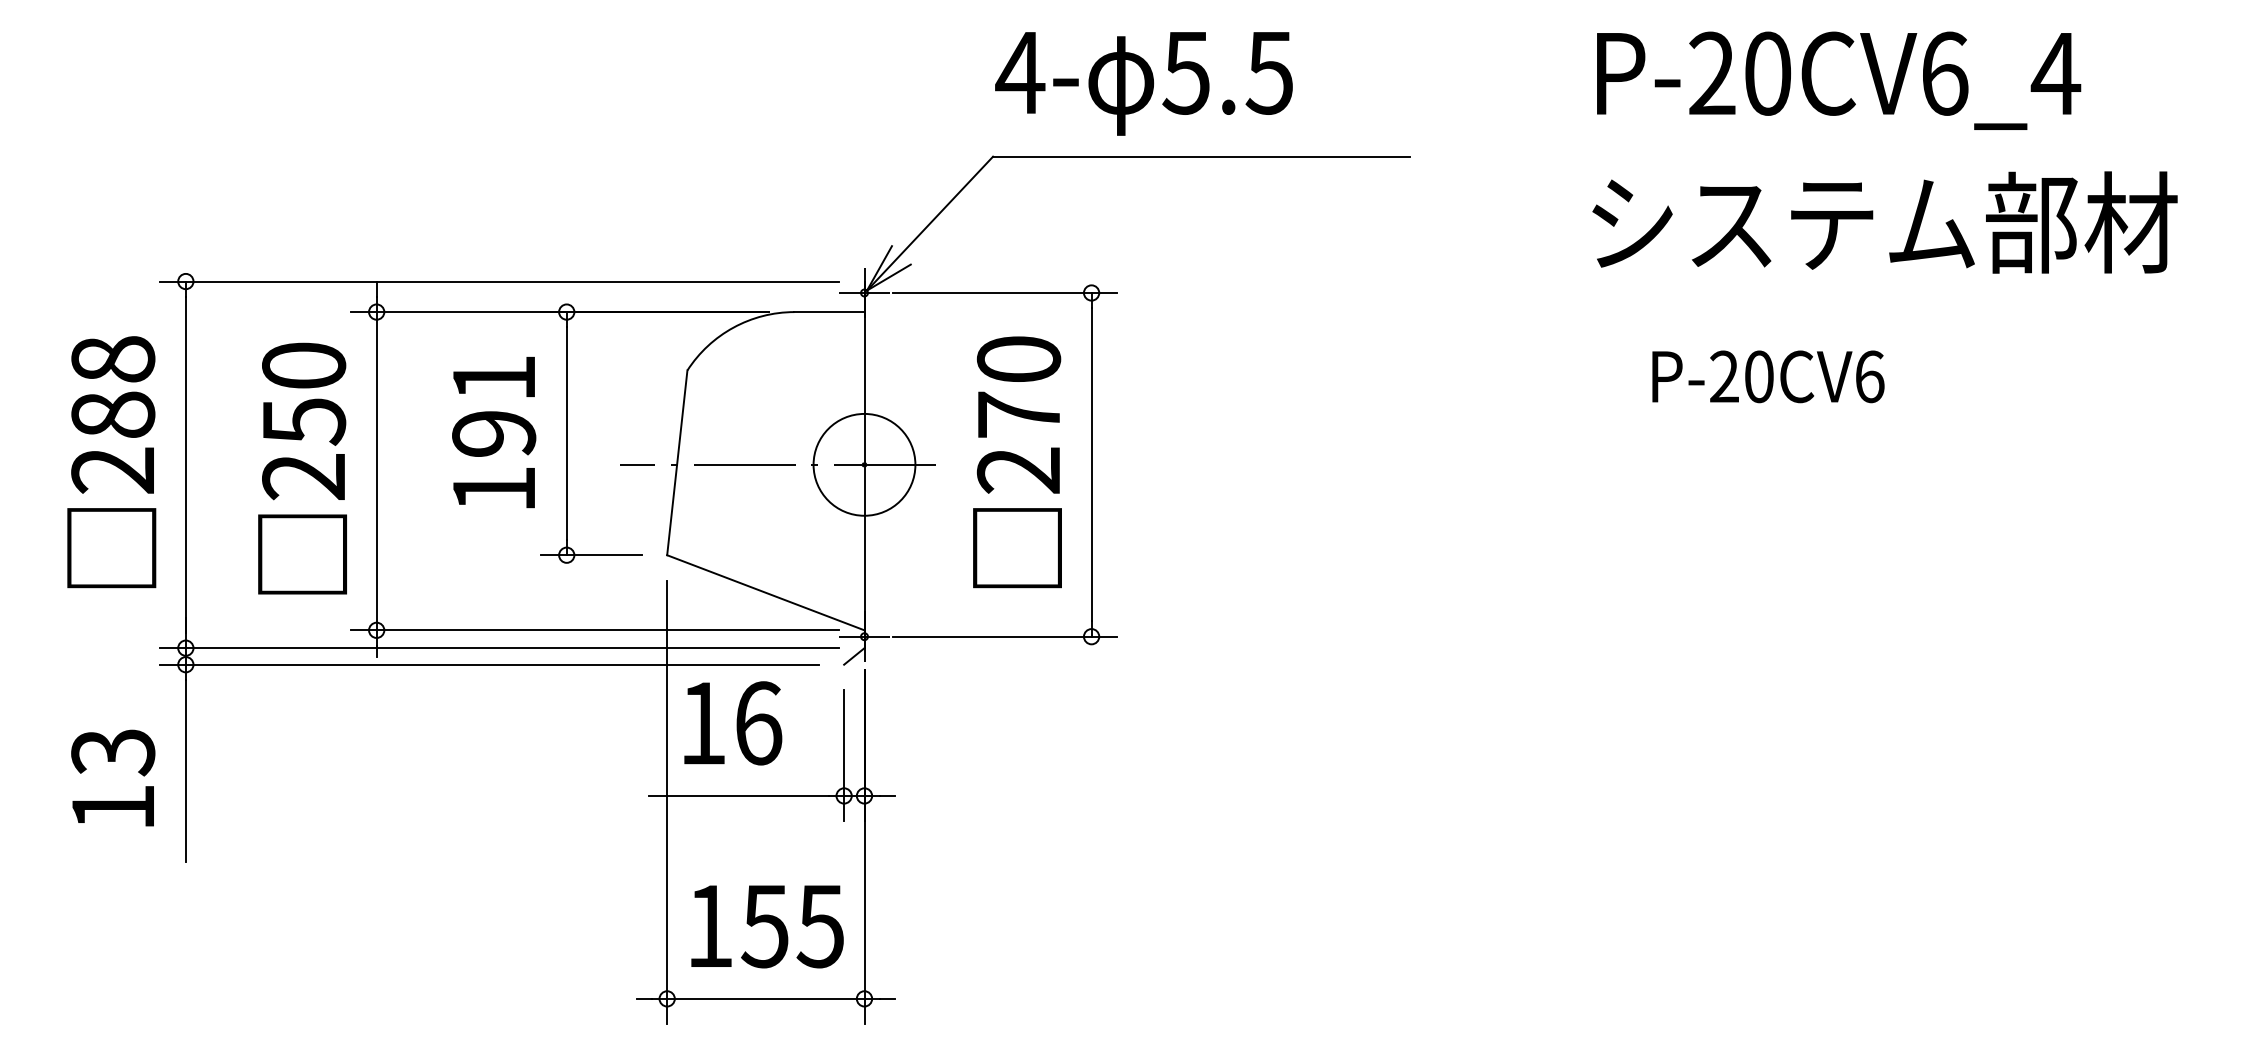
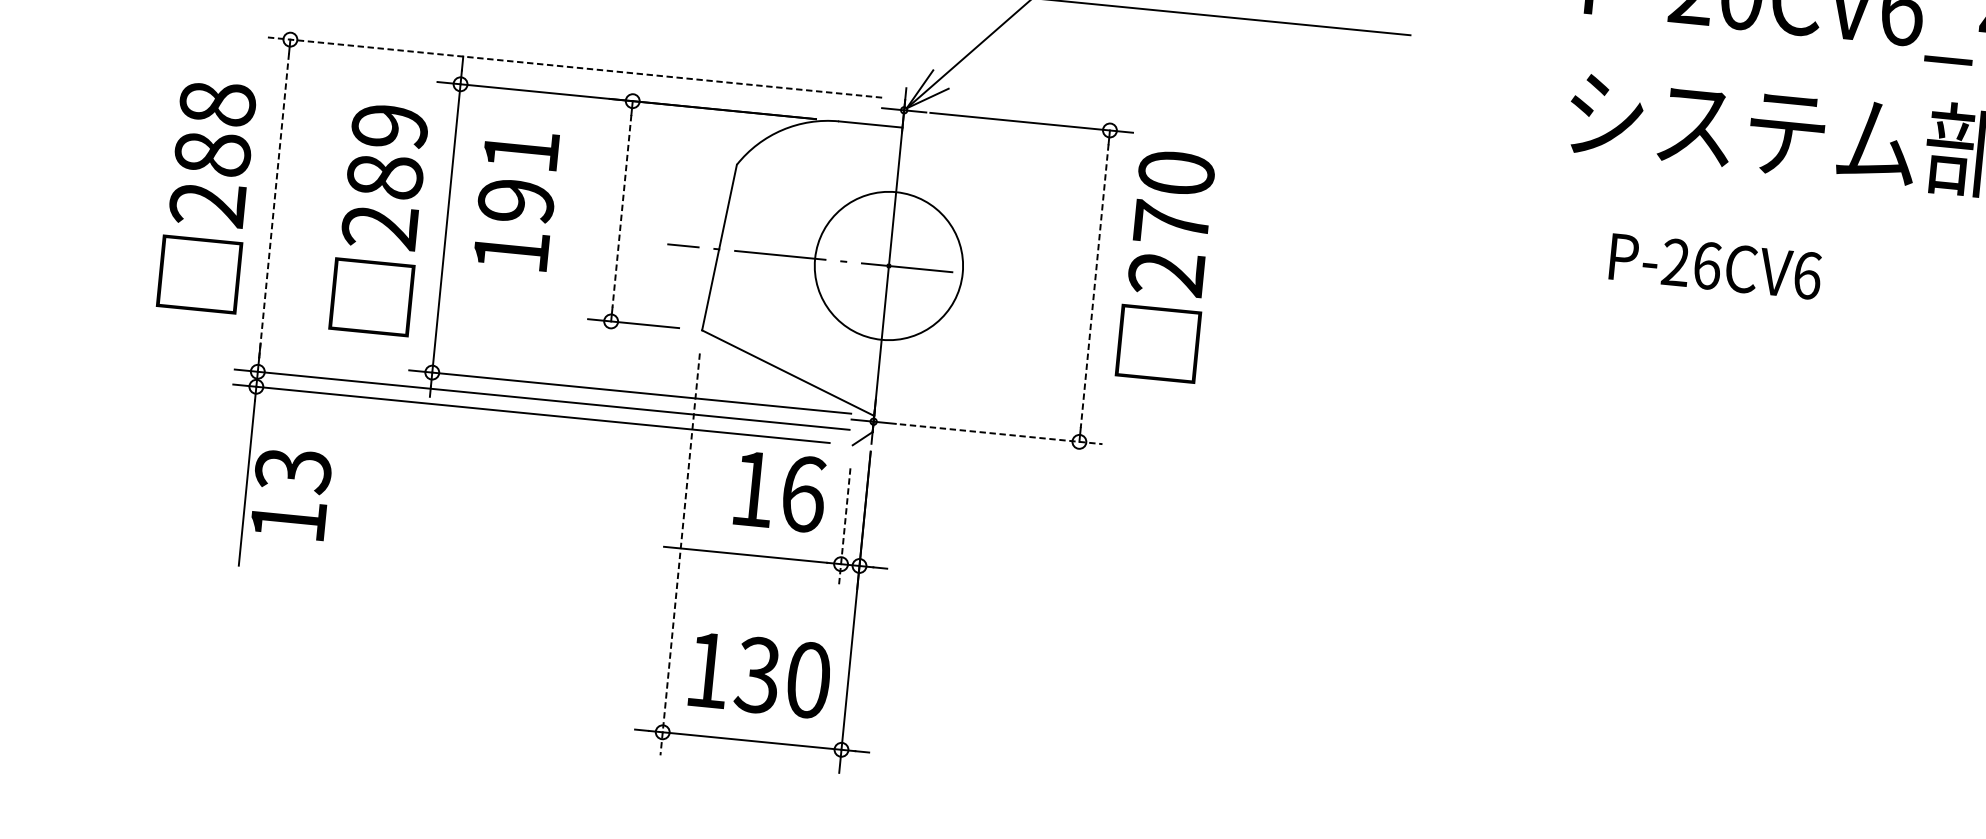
line: (499, 281) -> (574, 67), solid -> dashed
text: (1759, 376) -> (1707, 265), P-20CV6 -> P-26CV6
text: (304, 393) -> (387, 151), 250 -> 289
text: (494, 432) -> (516, 199), moved
line: (566, 434) -> (621, 212), solid -> dashed
text: (1017, 462) -> (1166, 266), moved
circle: (864, 464) -> (888, 265), size x1.6
line: (1091, 464) -> (1094, 285), solid -> dashed
line: (185, 465) -> (273, 206), solid -> dashed
line: (1005, 636) -> (1001, 434), solid -> dashed
text: (733, 723) -> (780, 491), moved
line: (844, 755) -> (844, 527), solid -> dashed
text: (113, 777) -> (291, 493), moved
line: (667, 802) -> (680, 554), solid -> dashed
text: (792, 926) -> (782, 677), 155 -> 130

